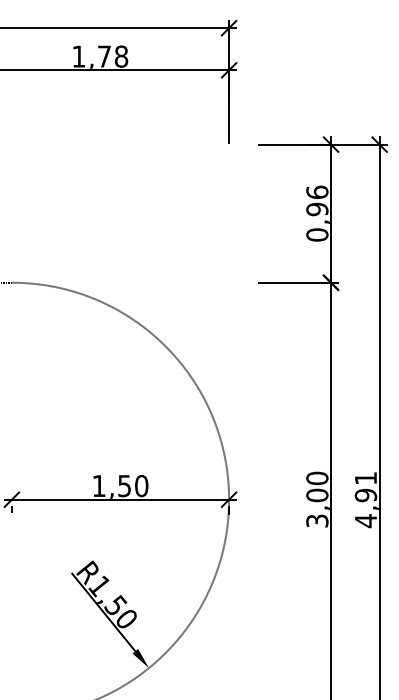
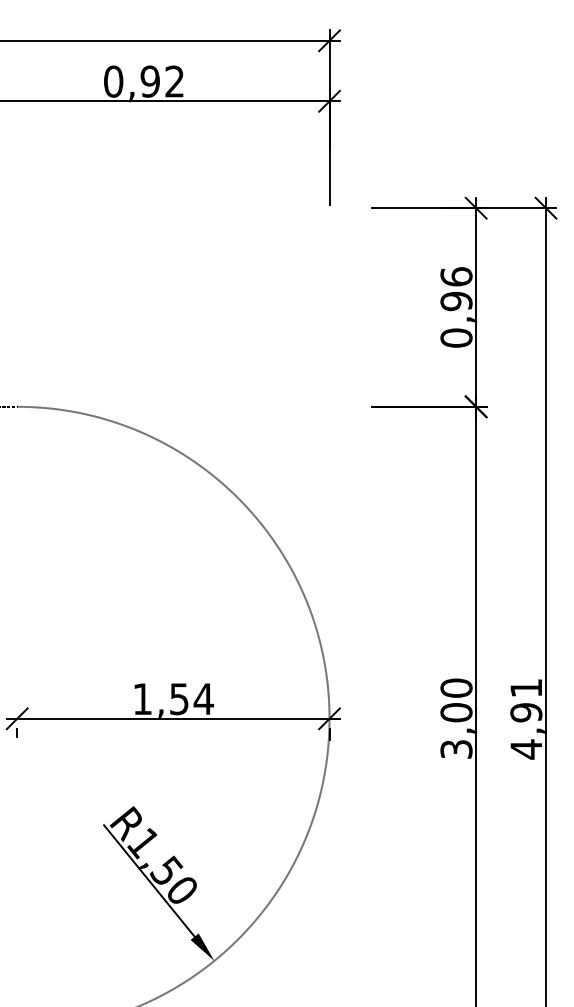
text: (100, 56) -> (144, 81), 1,78 -> 0,92
text: (141, 485) -> (203, 698), 1,50 -> 1,54

